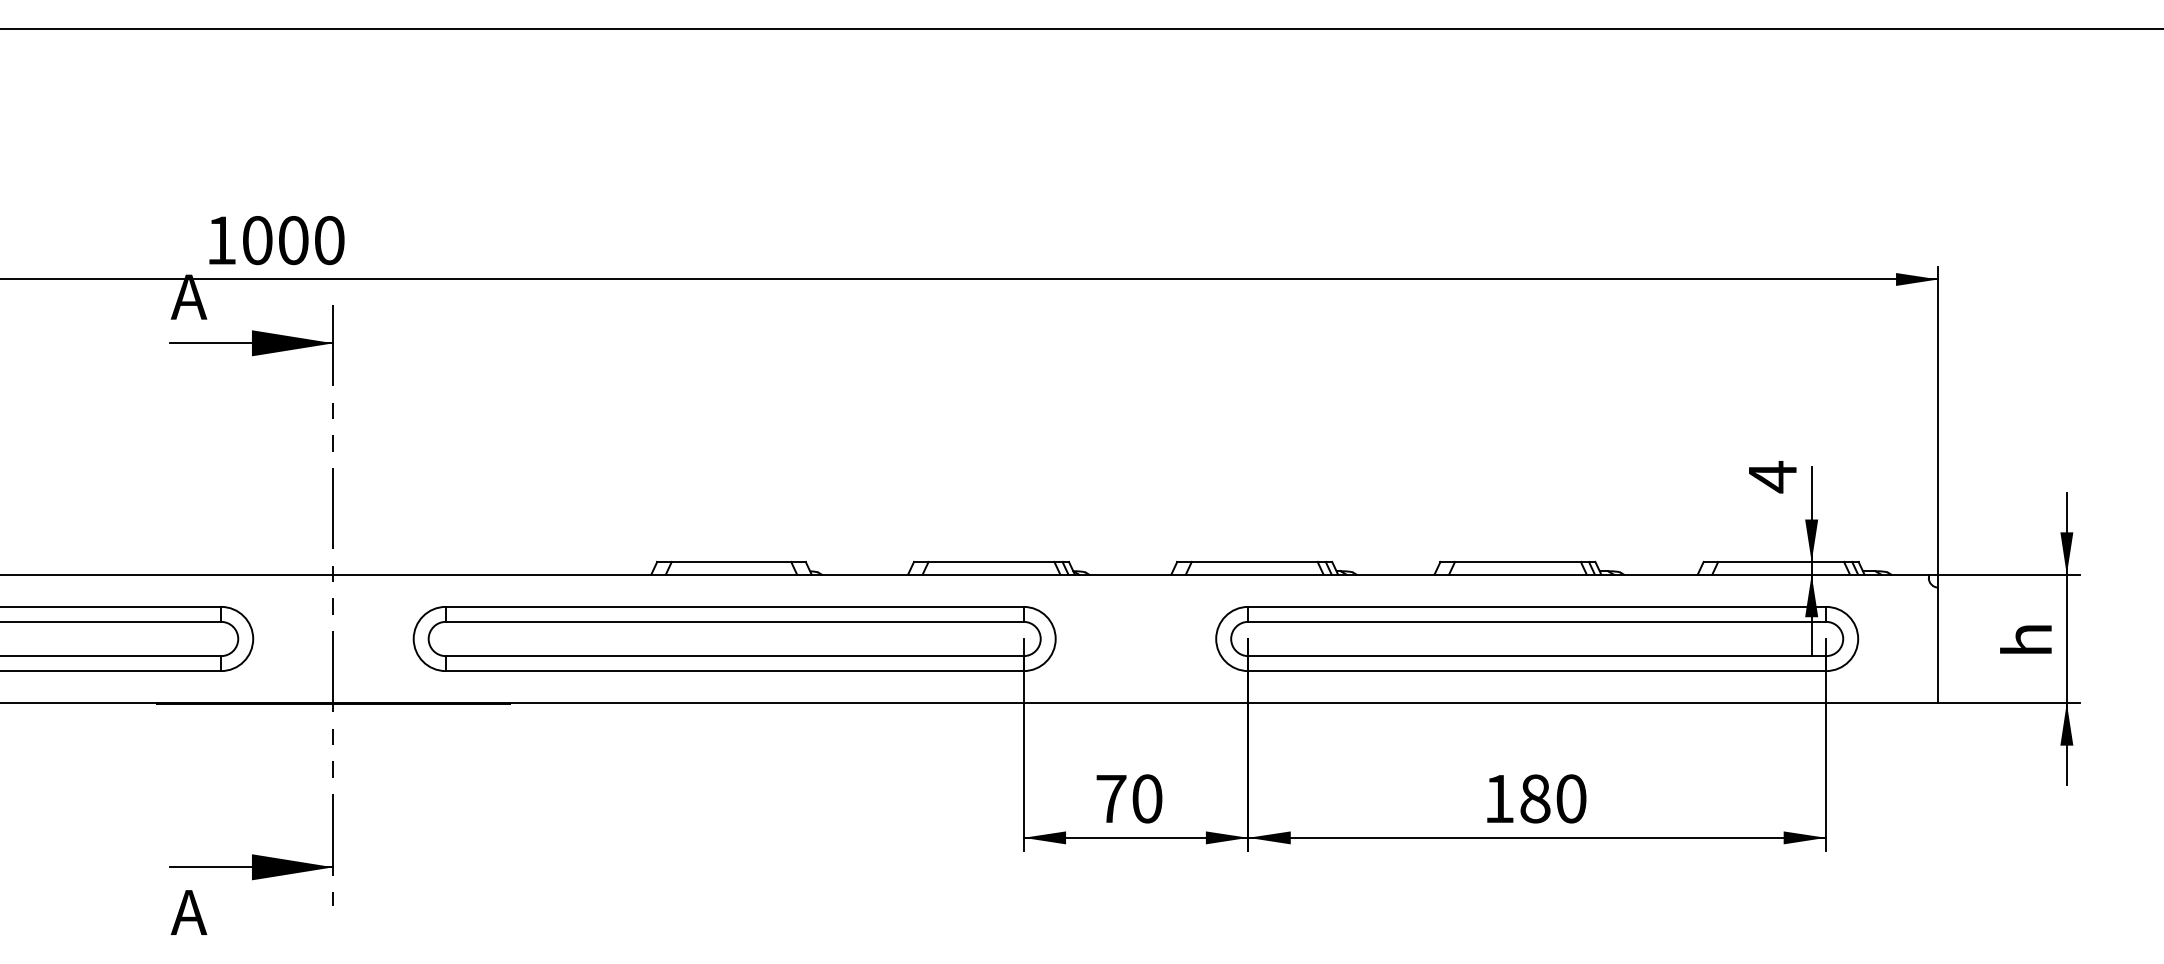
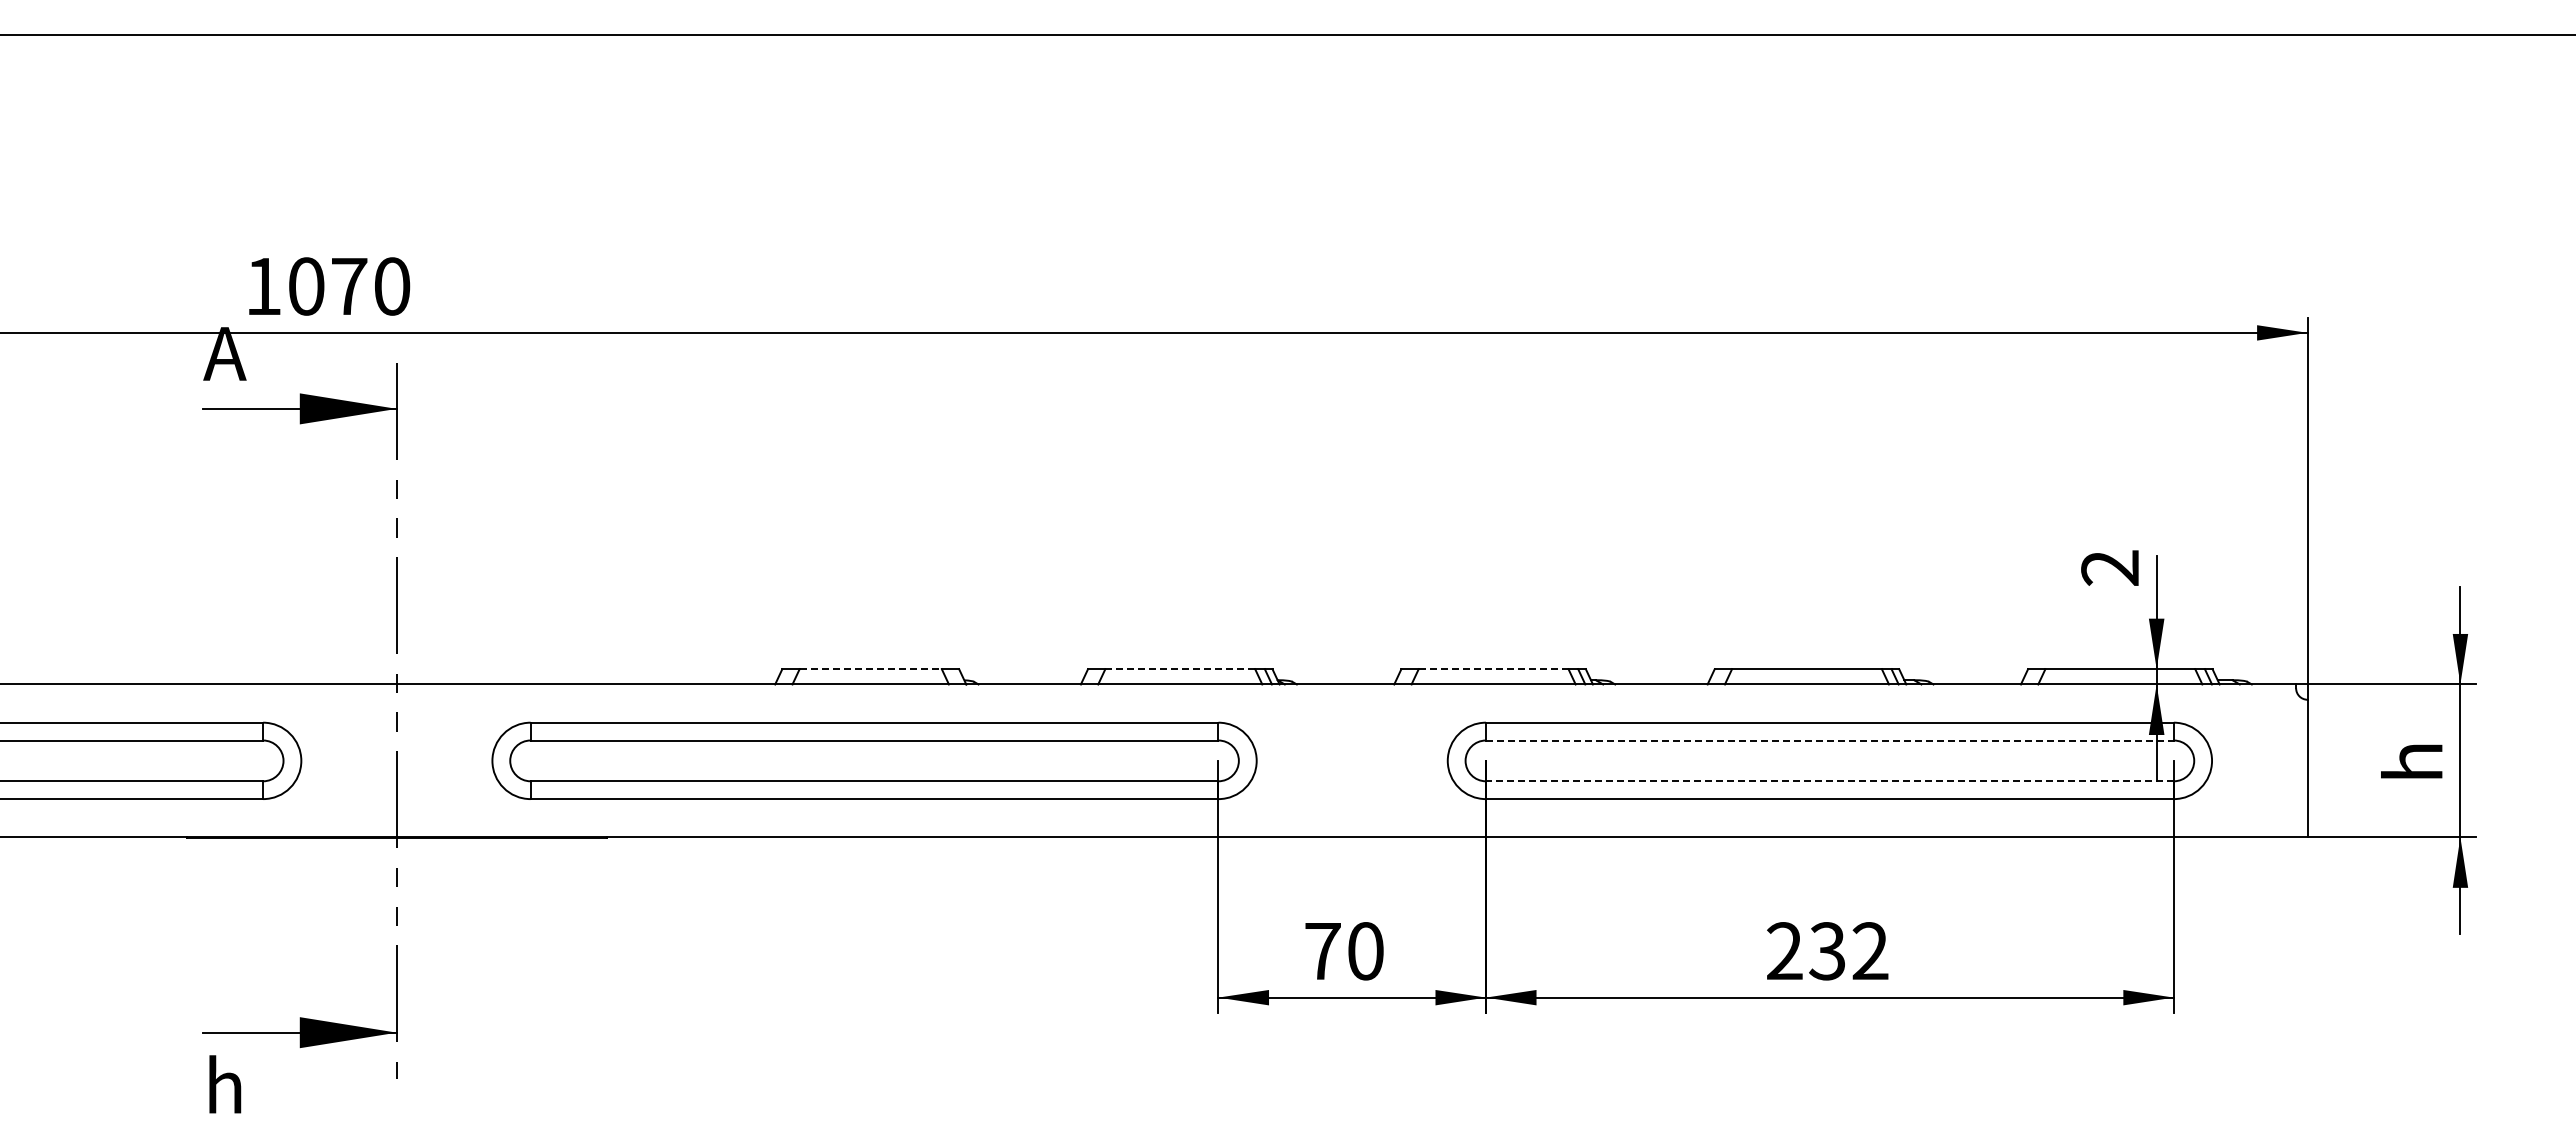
text: (293, 240) -> (349, 286), 1000 -> 1070
text: (1772, 476) -> (2109, 567), 4 -> 2
line: (732, 562) -> (871, 669), solid -> dashed
line: (991, 562) -> (1180, 669), solid -> dashed
line: (1254, 562) -> (1493, 669), solid -> dashed
line: (1536, 621) -> (1829, 740), solid -> dashed
line: (1536, 656) -> (1829, 781), solid -> dashed
text: (1535, 799) -> (1827, 951), 180 -> 232
text: (188, 910) -> (224, 1084), А -> h

